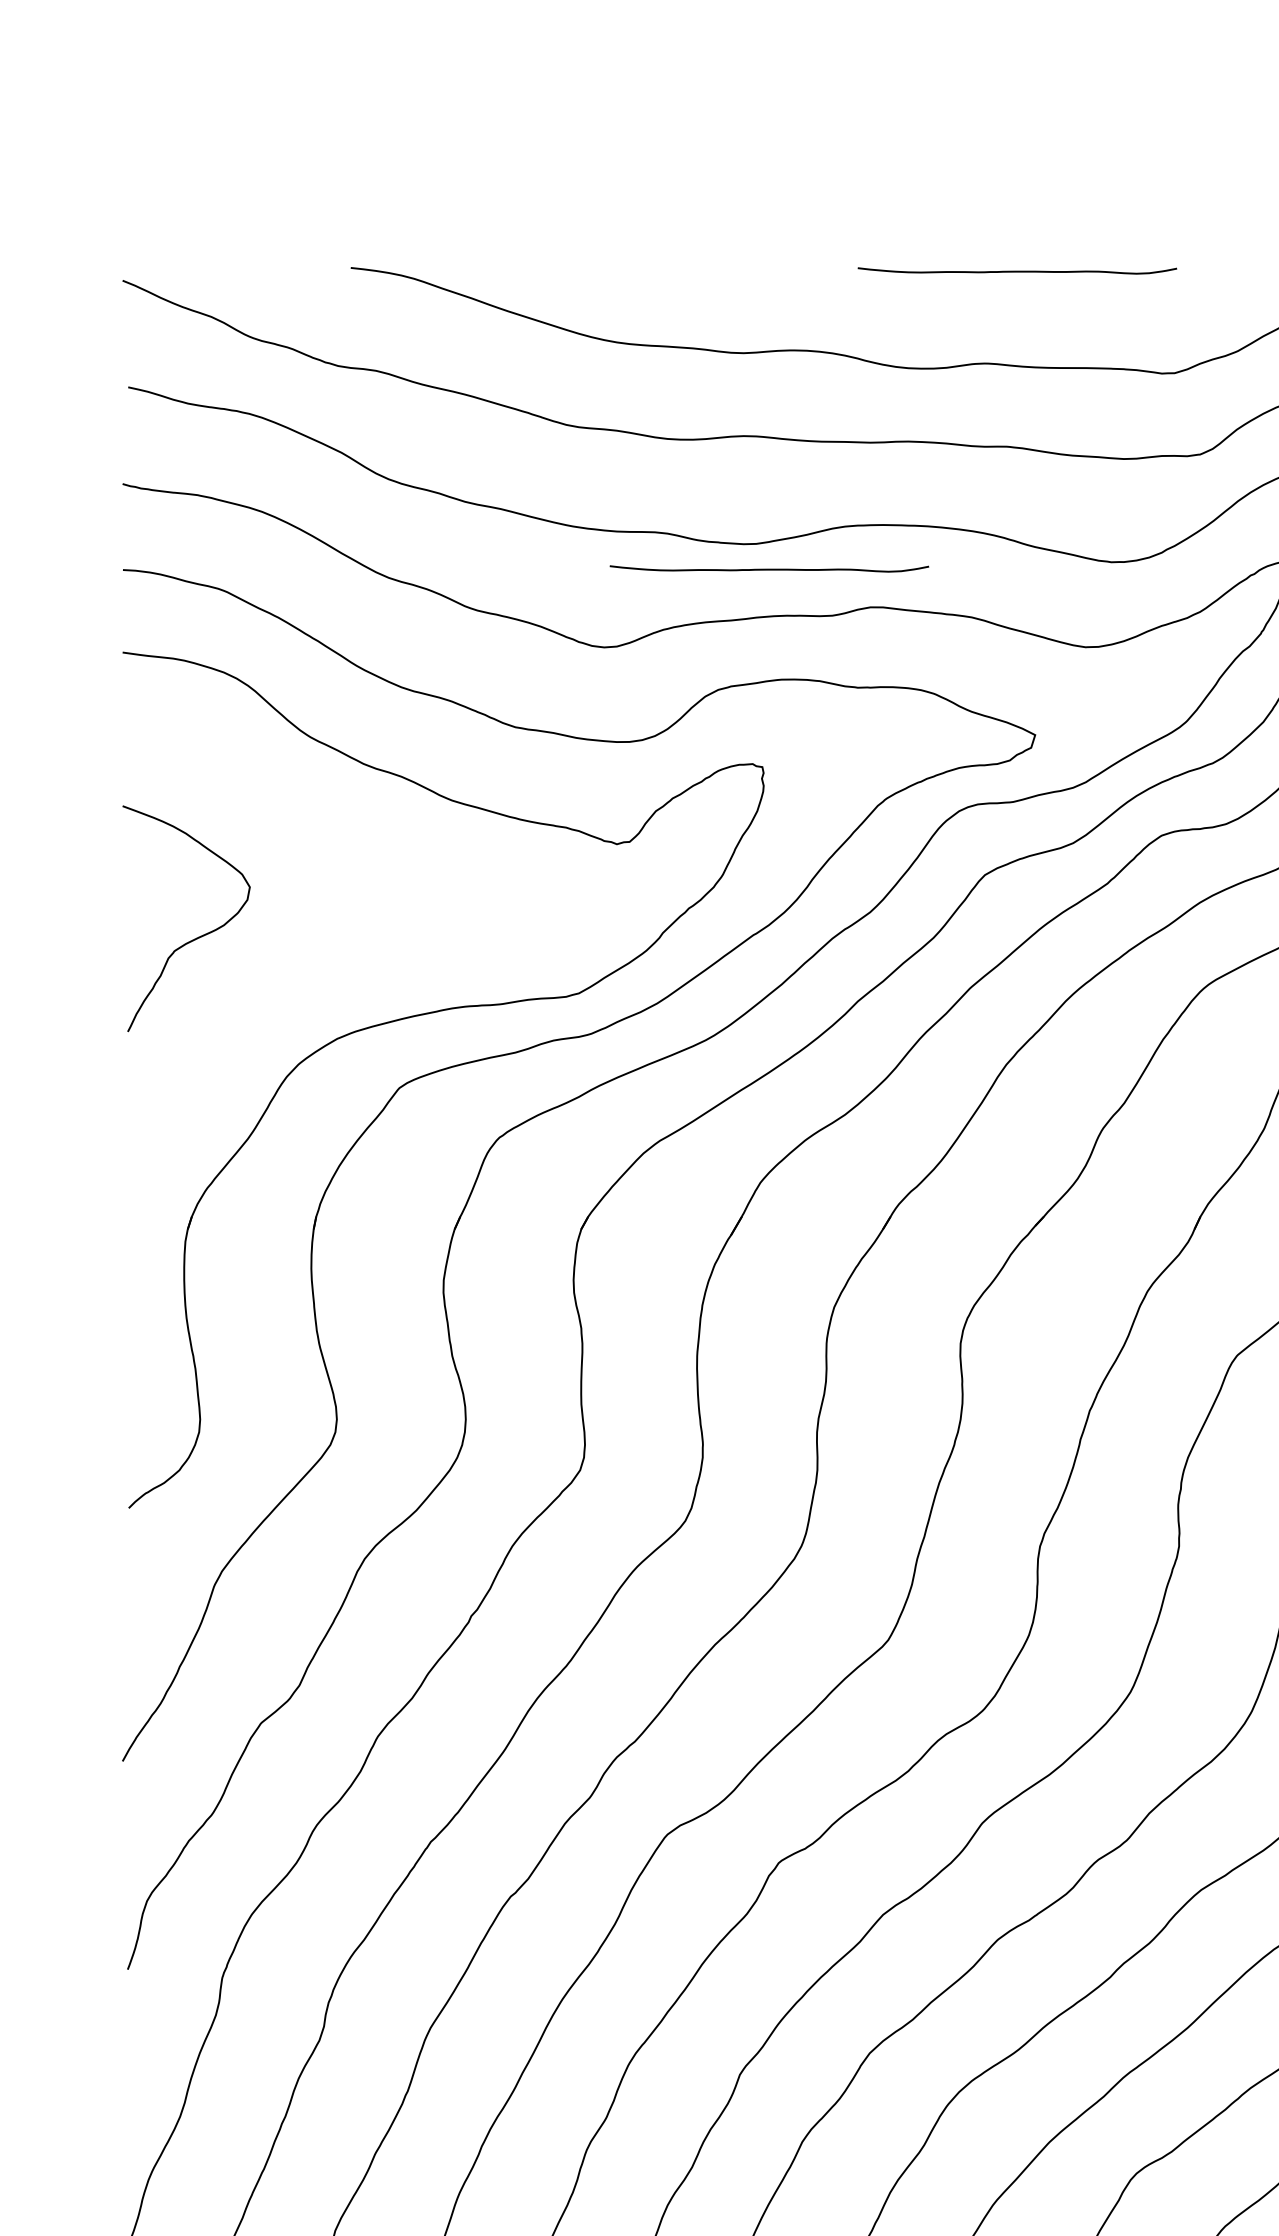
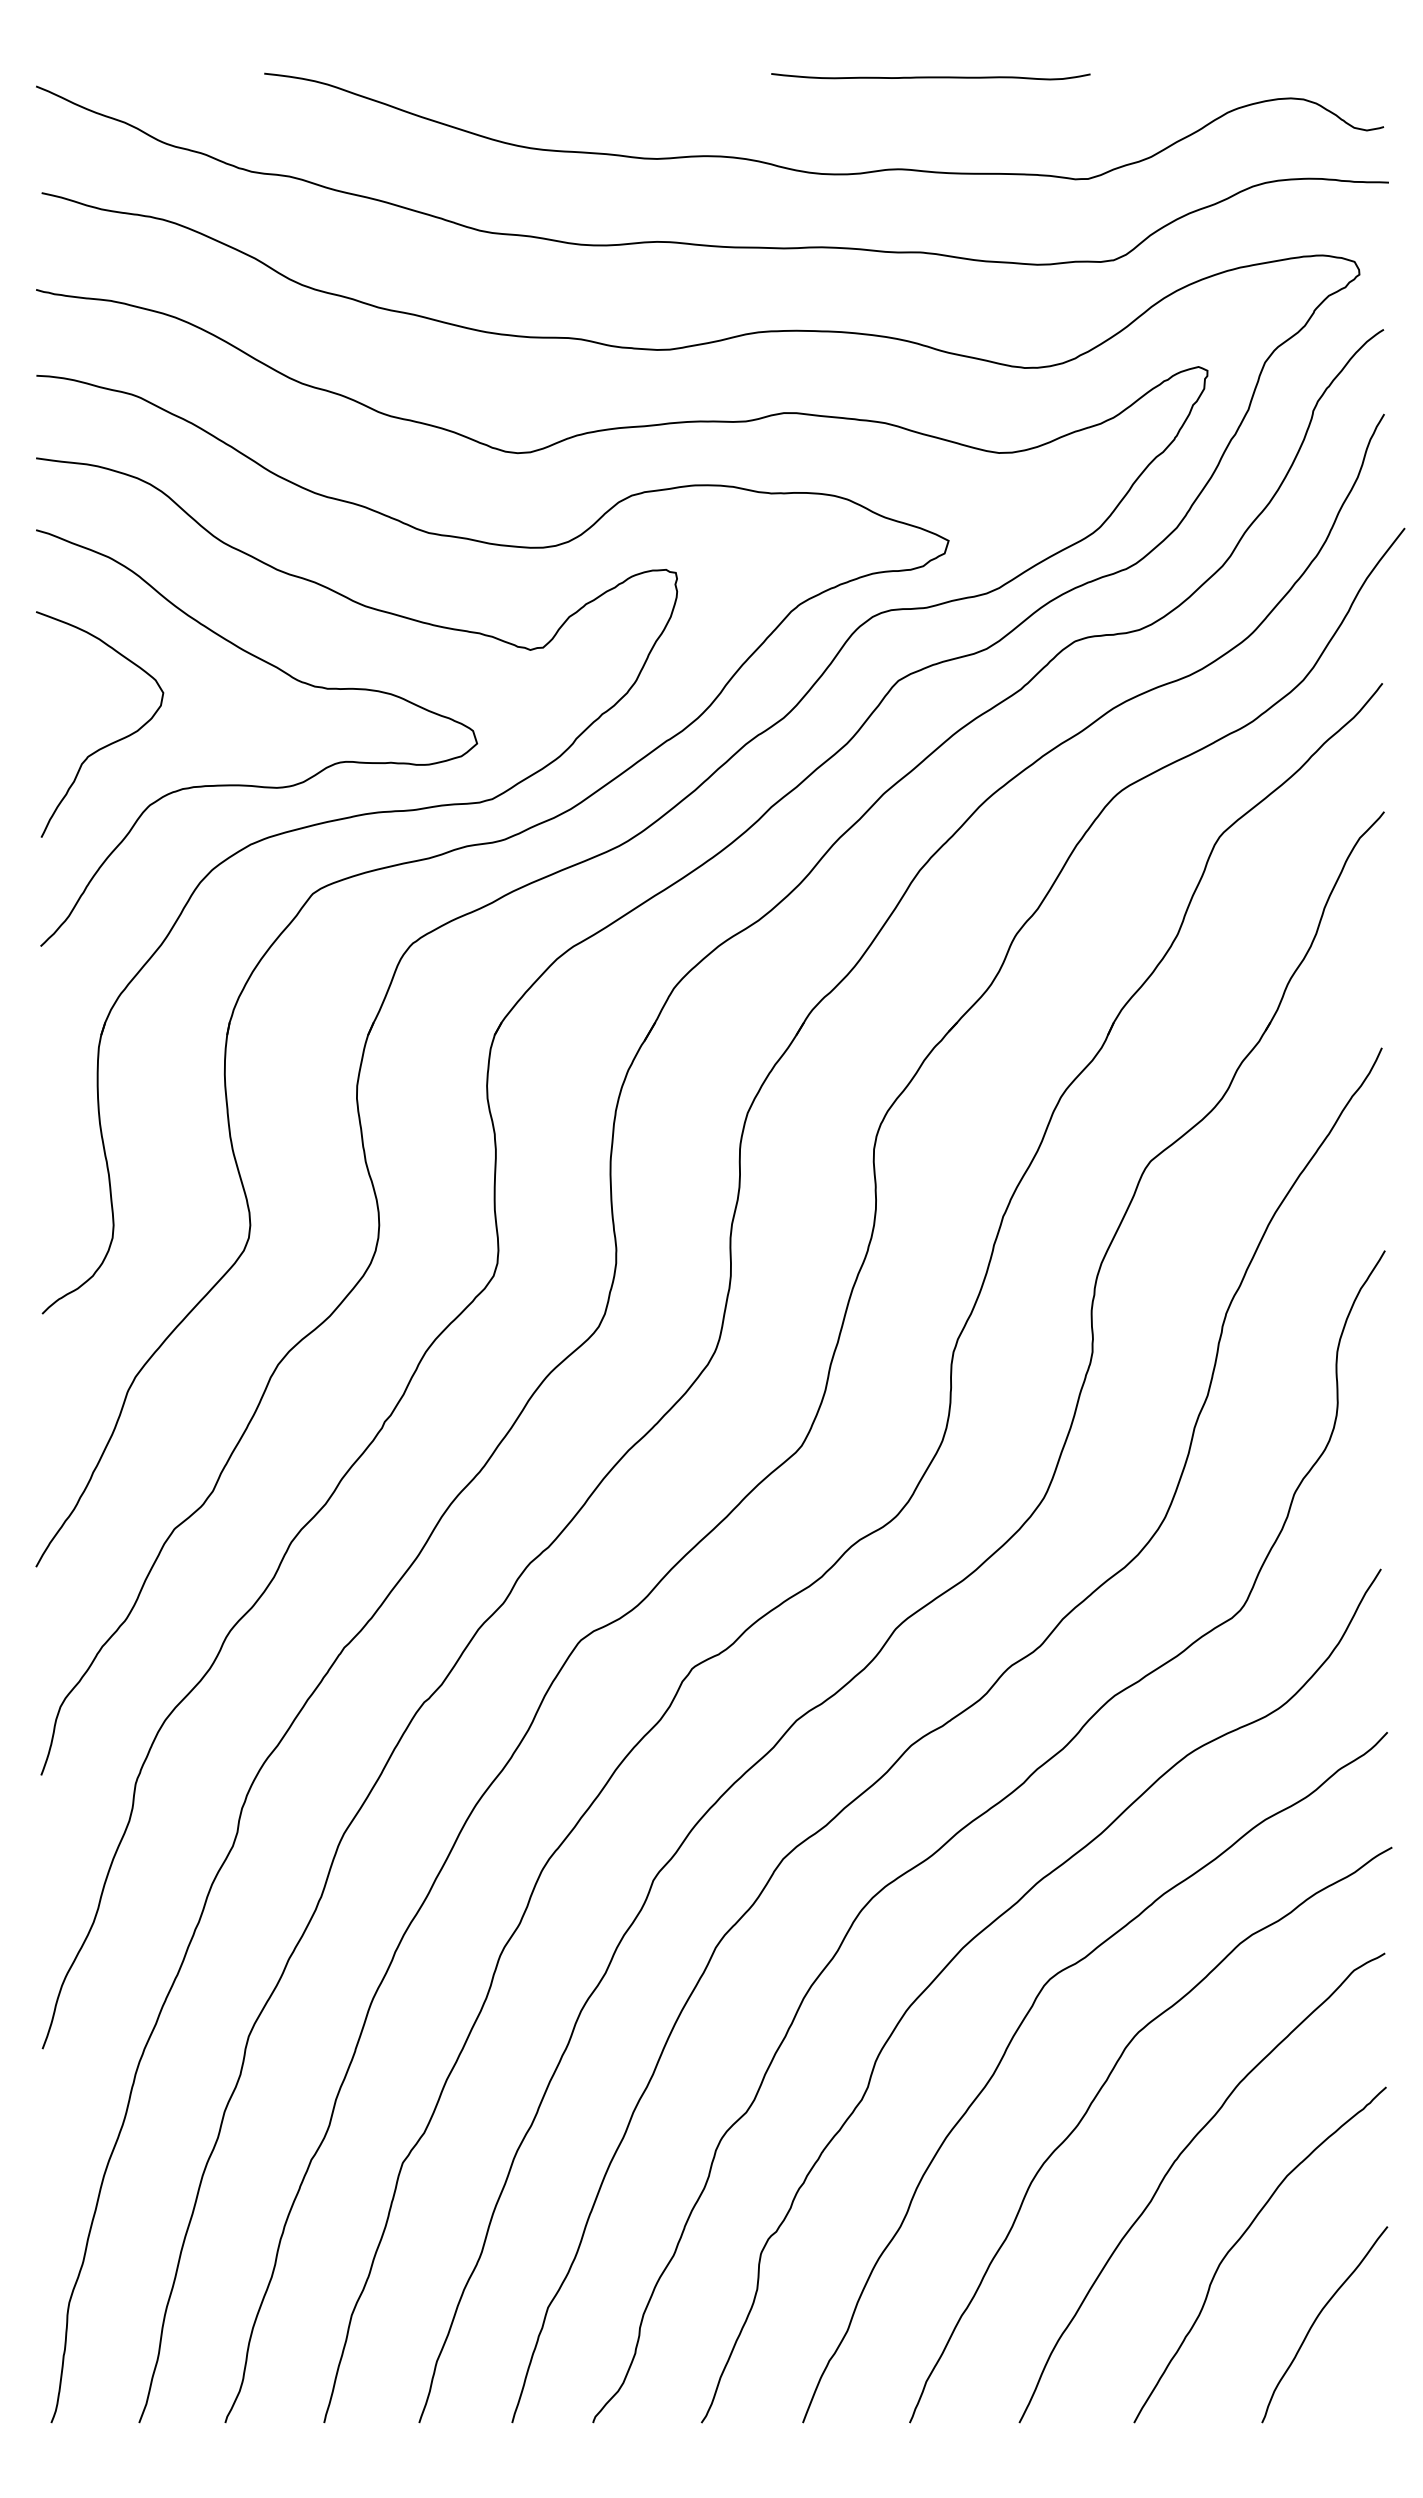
curve: (769, 568) -> (682, 374), removed
curve: (335, 978) -> (248, 784), added

